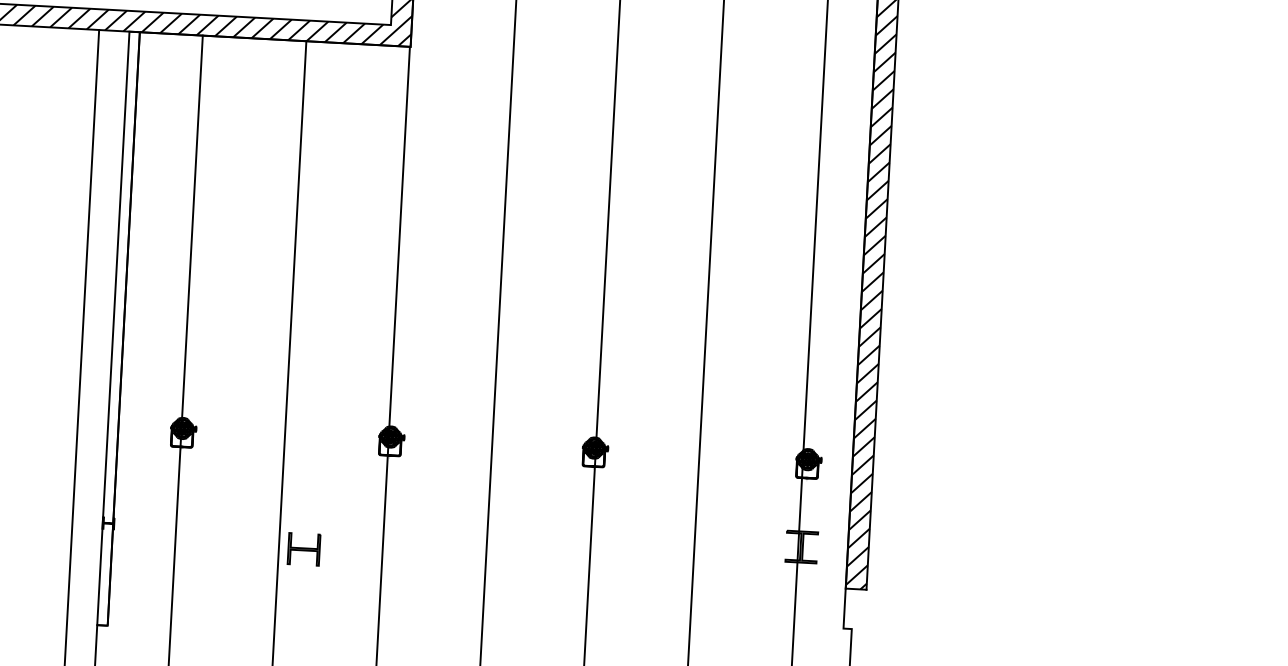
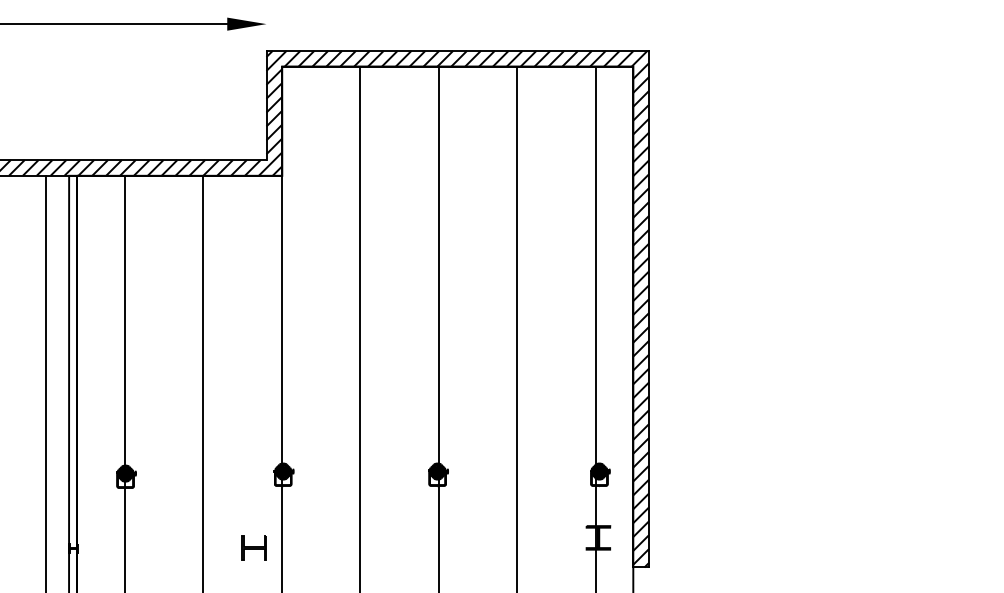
part: (303, 548) -> (253, 547), moved

